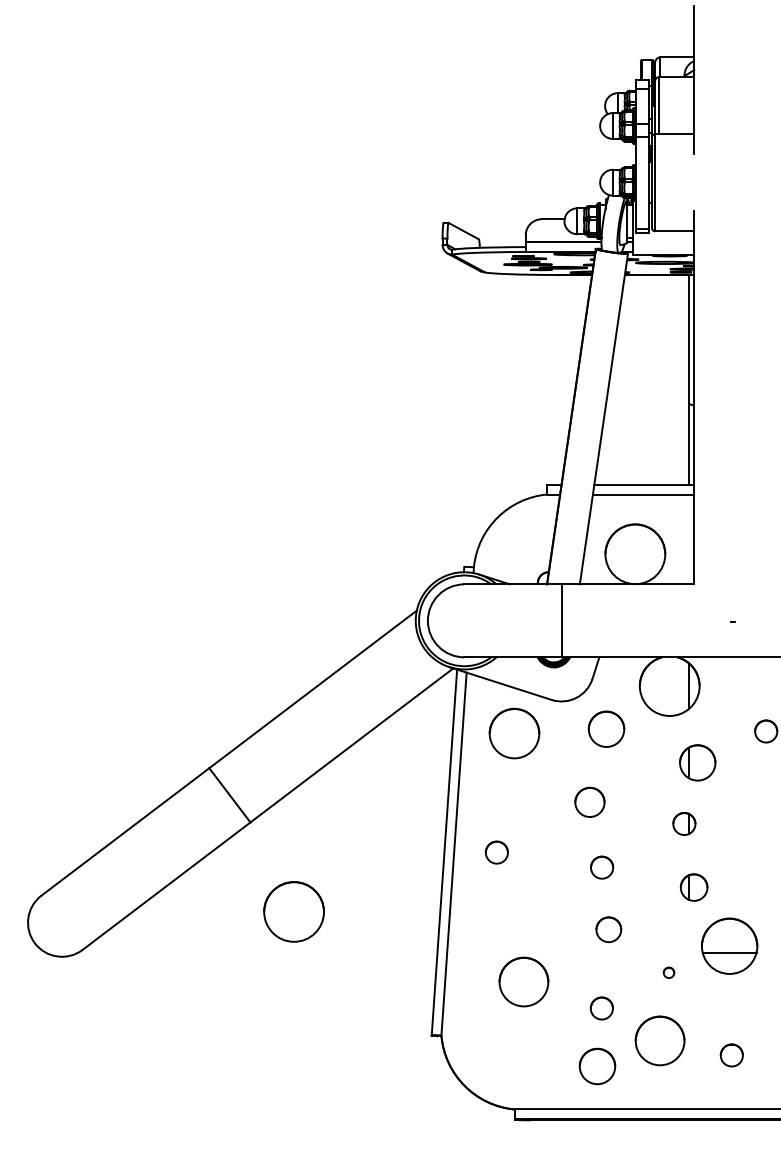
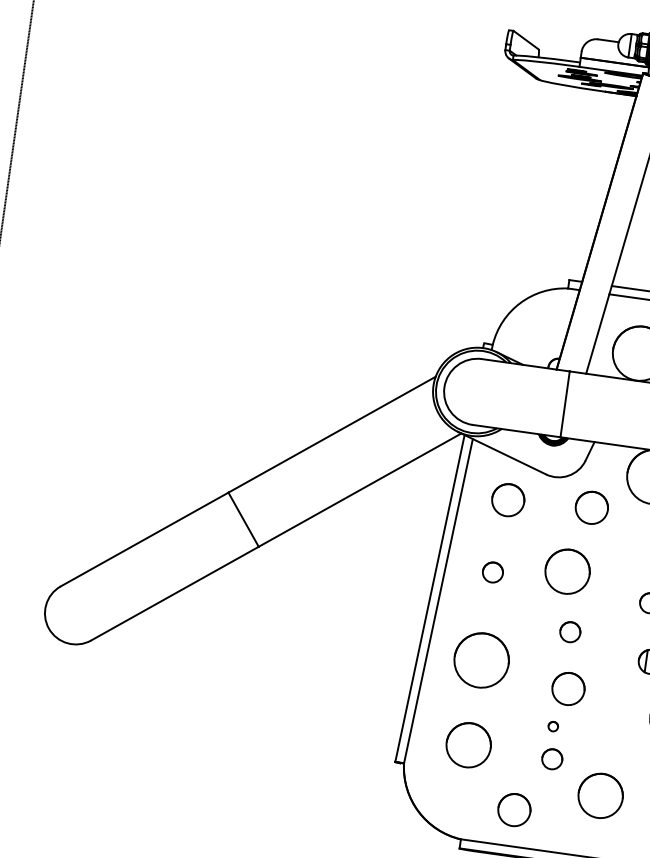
part: (514, 733) -> (508, 500), size x0.71
part: (589, 802) -> (567, 571), size x1.67
part: (496, 852) -> (492, 572), moved
part: (293, 911) -> (481, 660), moved
part: (608, 929) -> (568, 688), size x1.43
part: (668, 972) -> (552, 726), moved
part: (523, 981) -> (468, 744), moved
part: (597, 1066) -> (514, 810), moved

